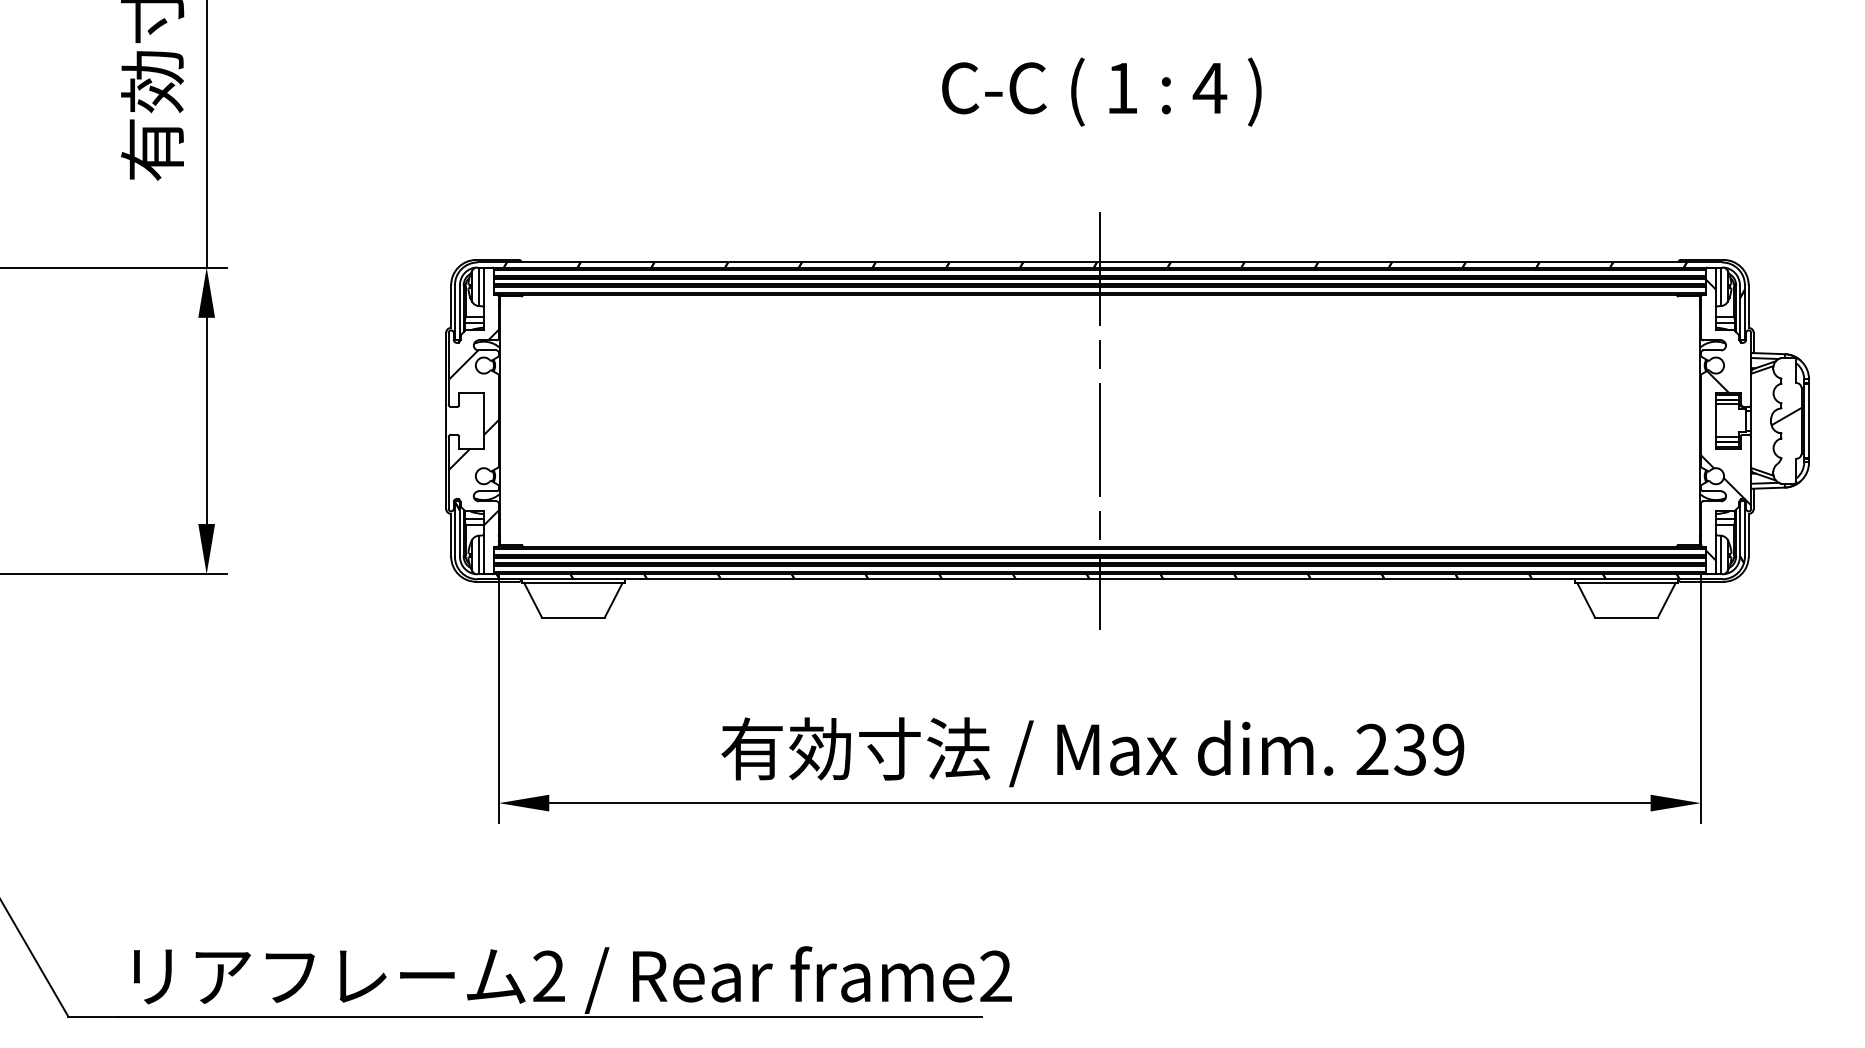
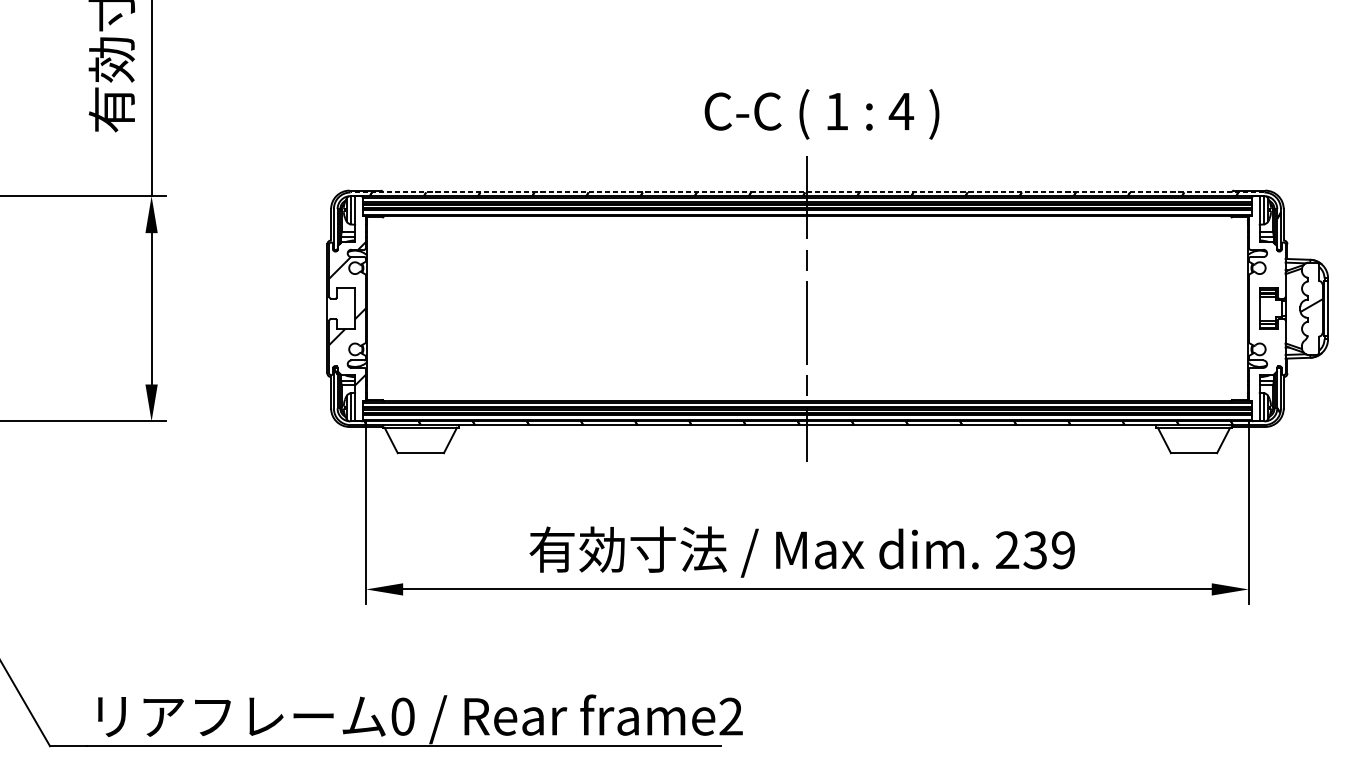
text: (1101, 91) -> (821, 113), moved
line: (1099, 262) -> (807, 192), solid -> dashed
hatch: (1725, 419) -> (1266, 307), removed
text: (548, 976) -> (402, 716), 2 -> 0

